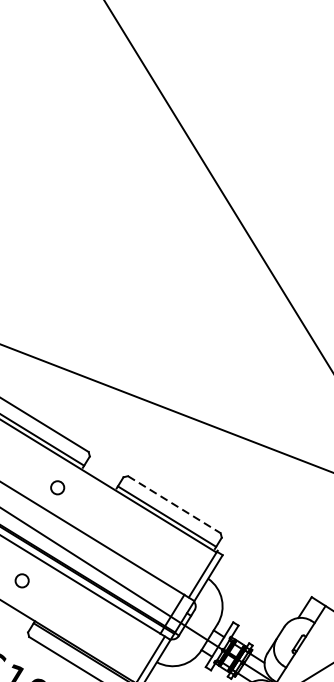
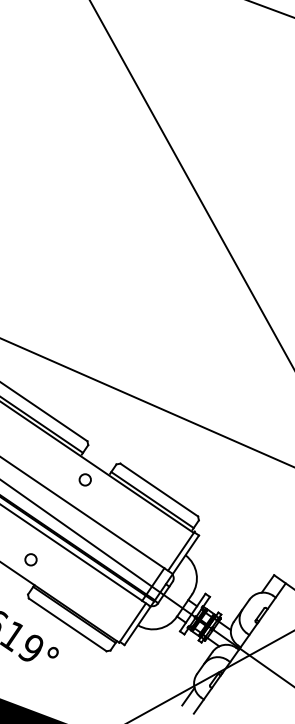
circle: (56, 487) -> (84, 479), moved
line: (174, 505) -> (159, 490), dashed -> solid
circle: (21, 580) -> (30, 559), moved

